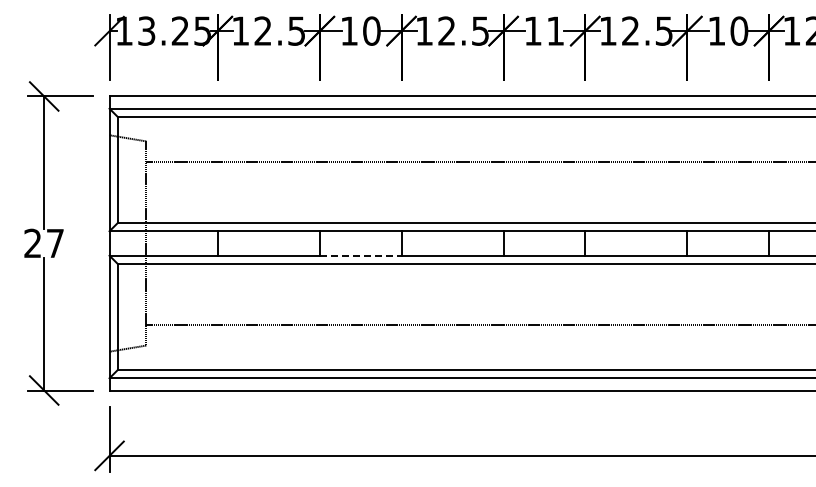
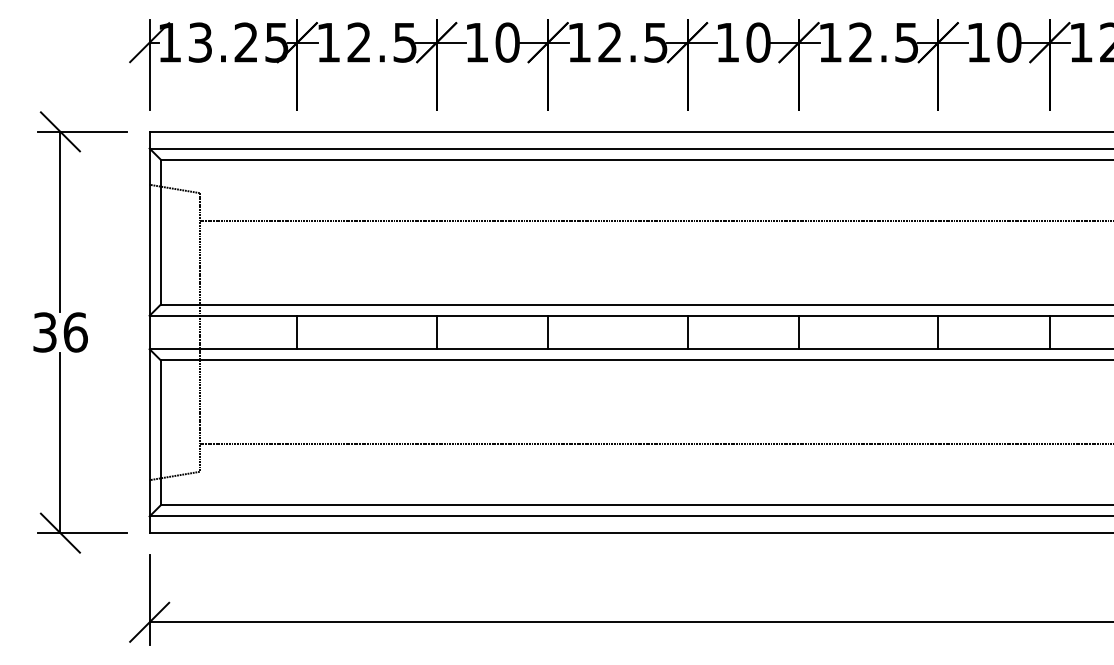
text: (555, 30) -> (758, 41), 11 -> 10
text: (44, 243) -> (60, 332), 27 -> 36
line: (360, 255) -> (492, 348), dashed -> solid

